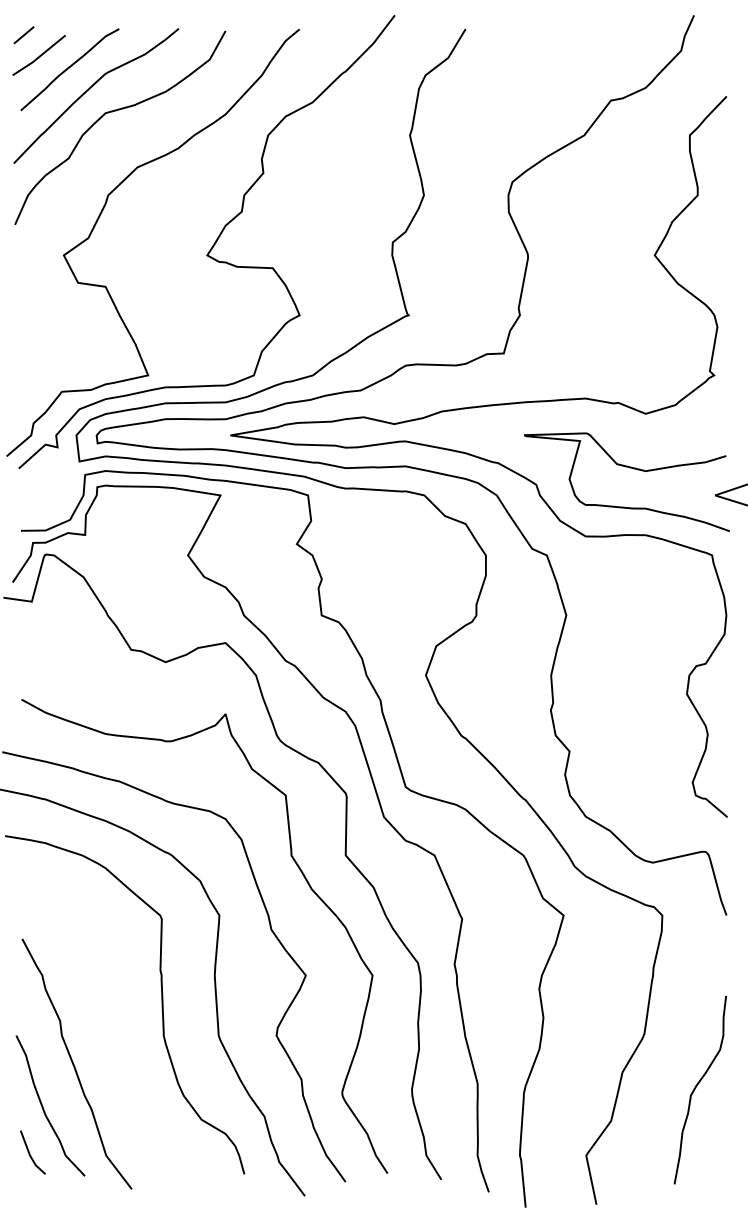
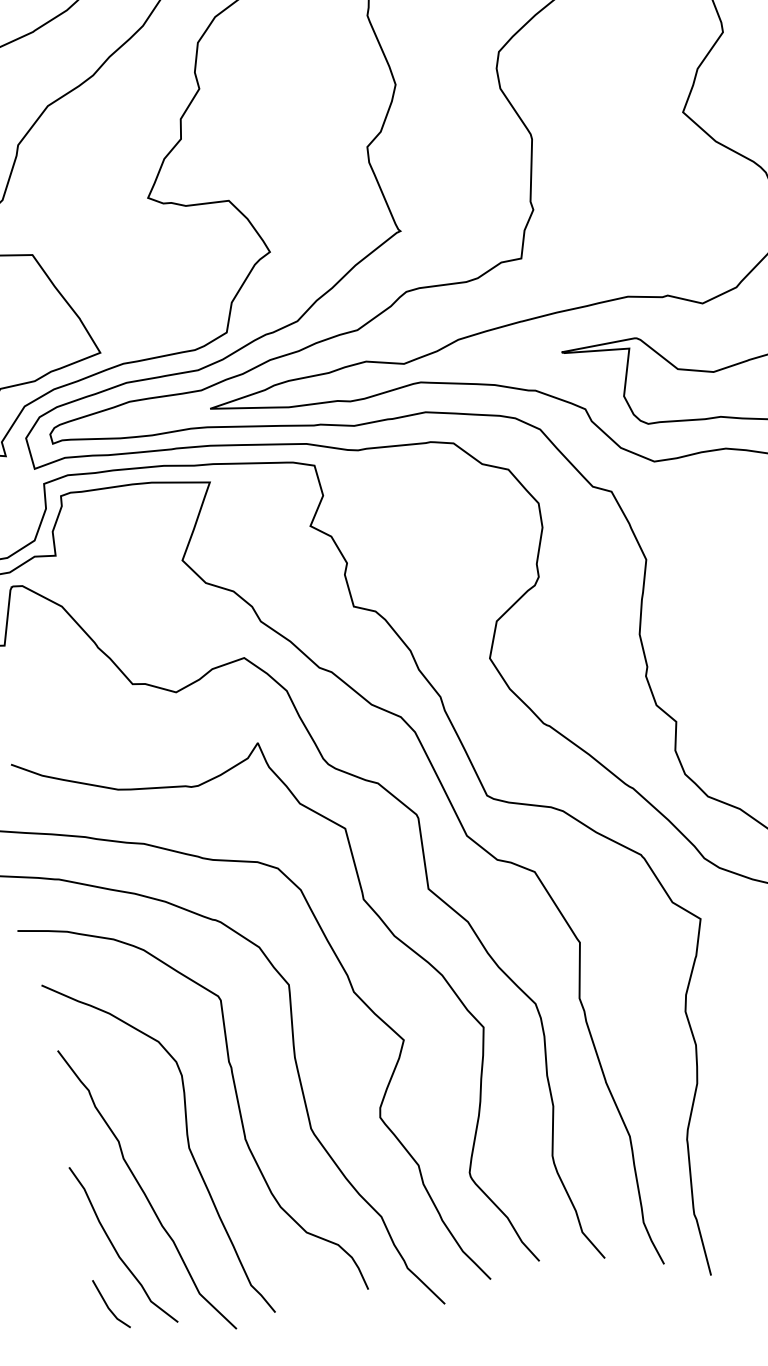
curve: (115, 1032) -> (187, 1144), added

